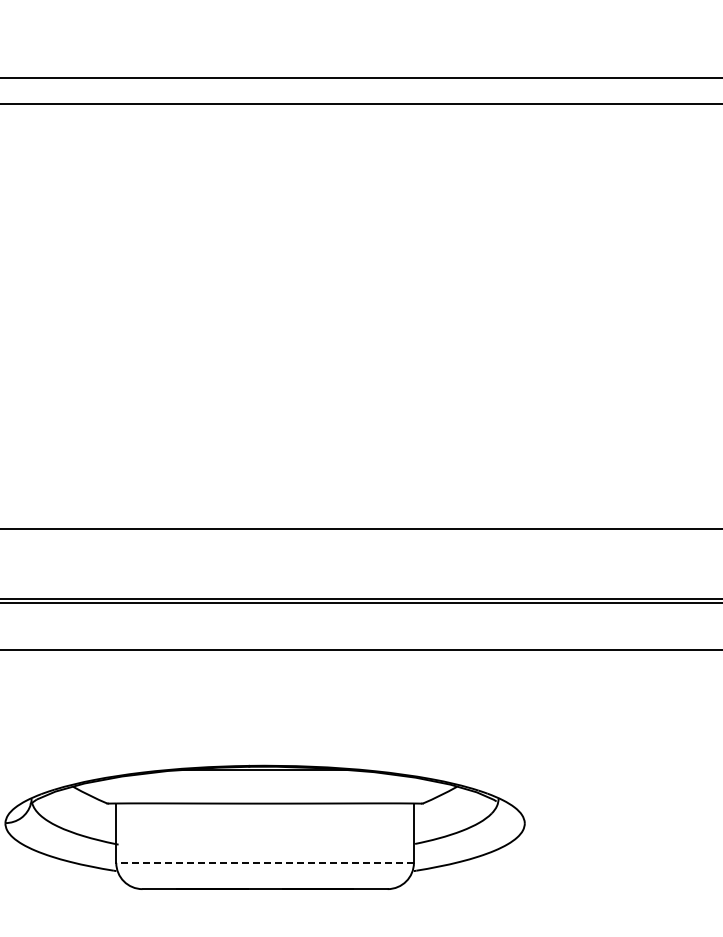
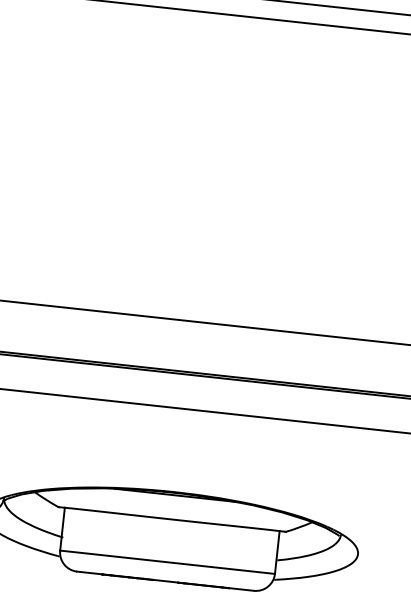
line: (265, 862) -> (167, 562), dashed -> solid

